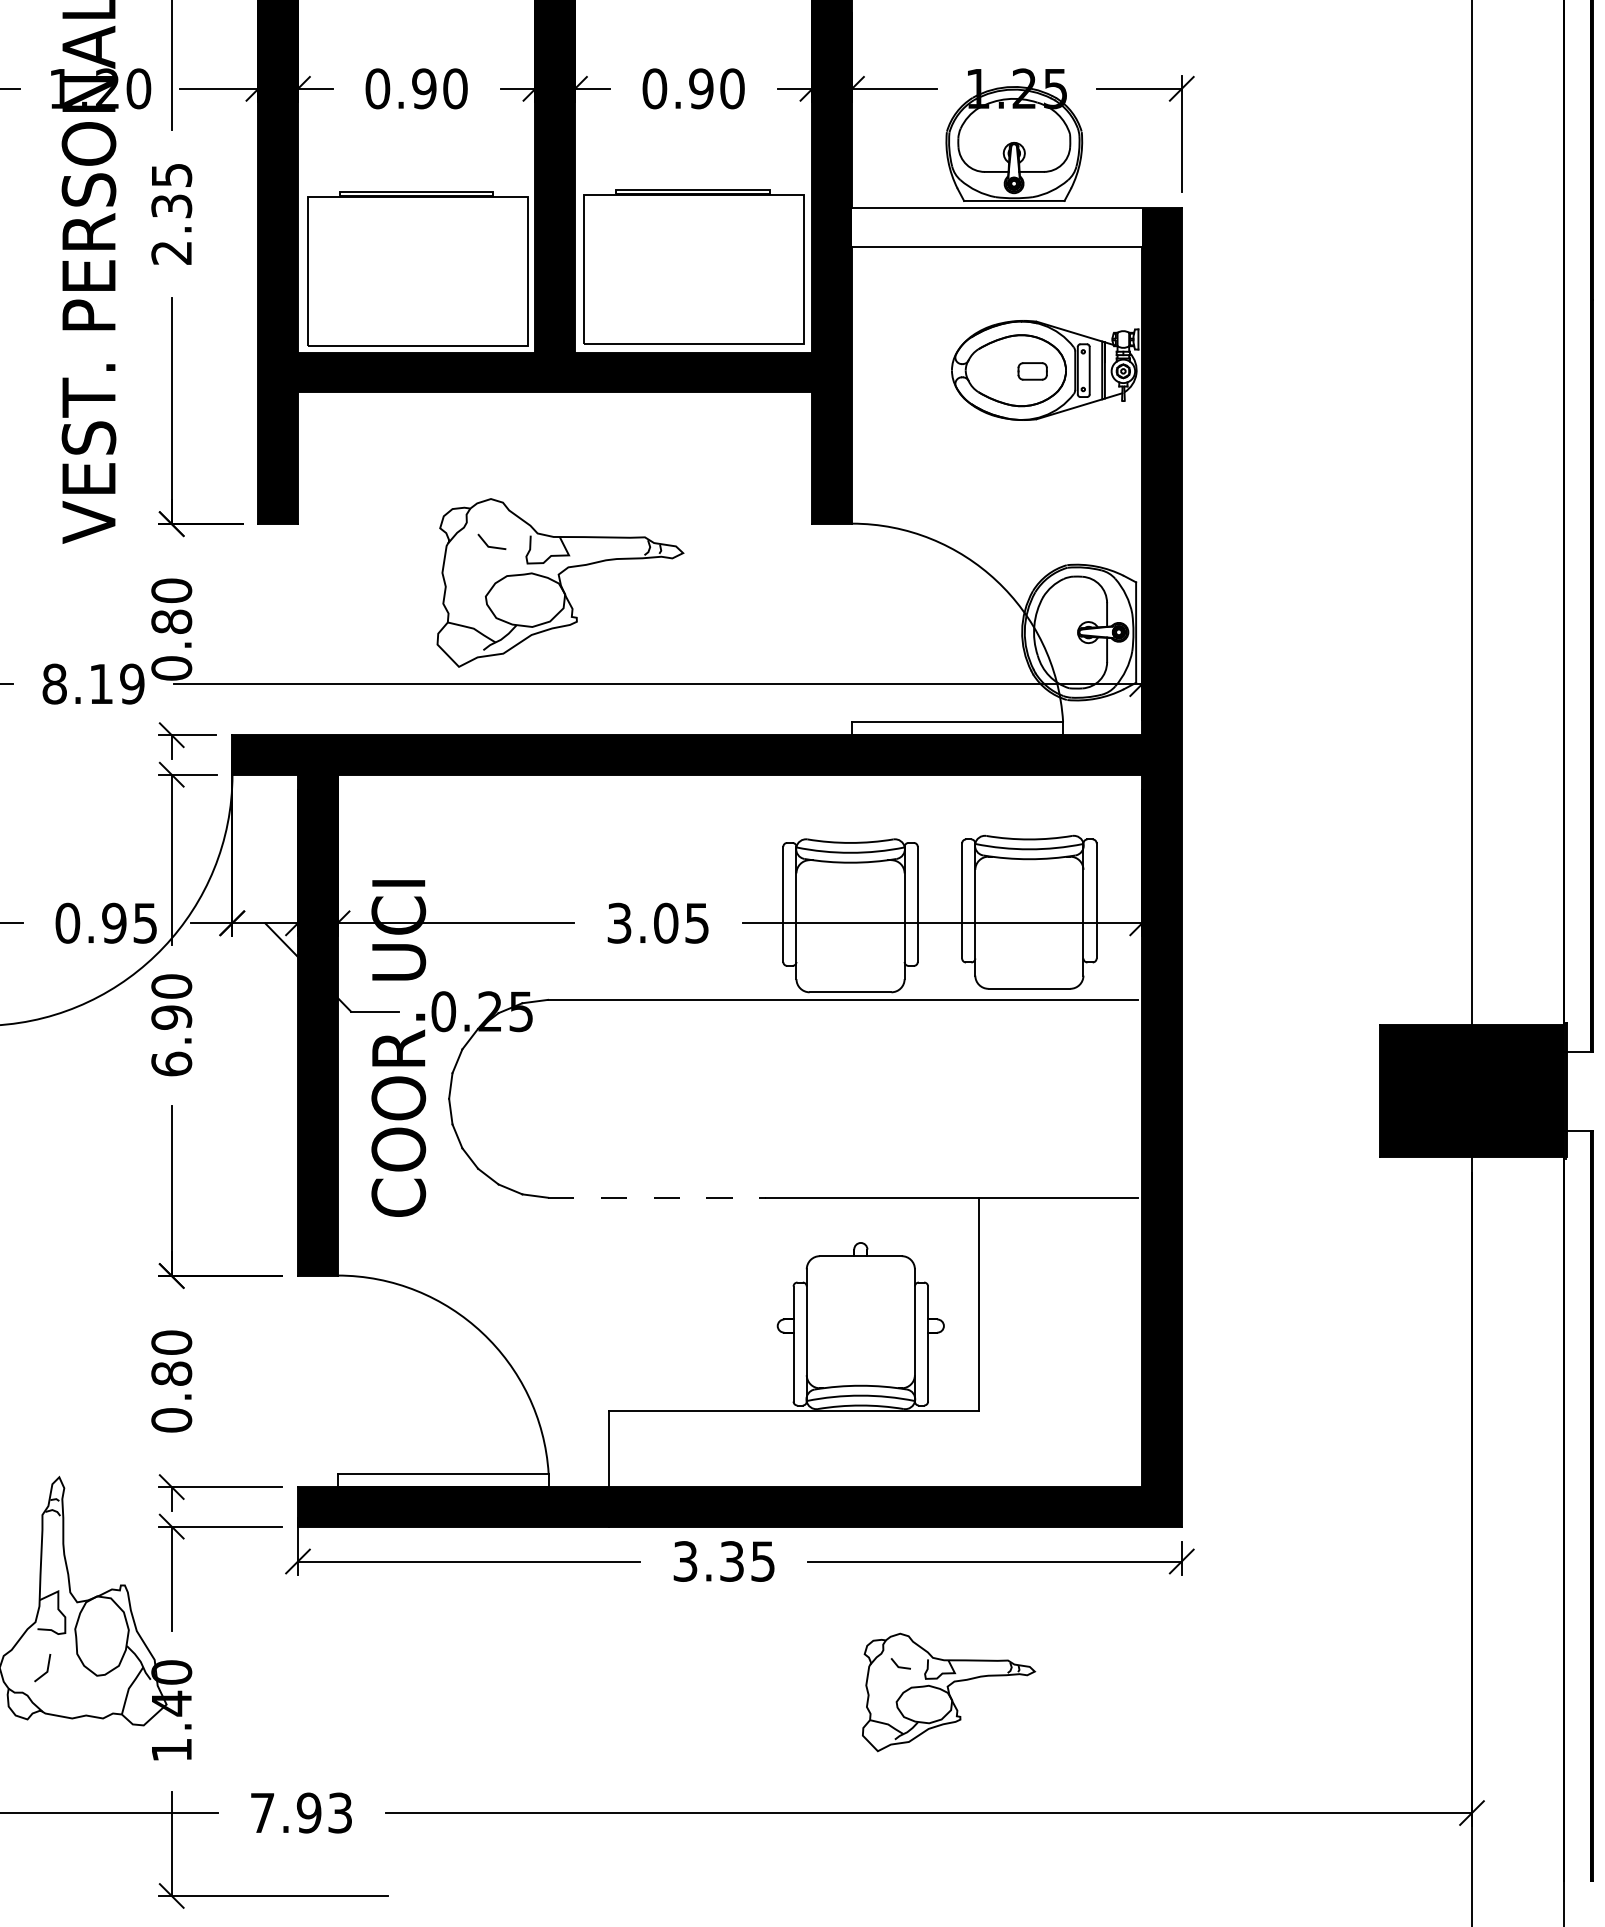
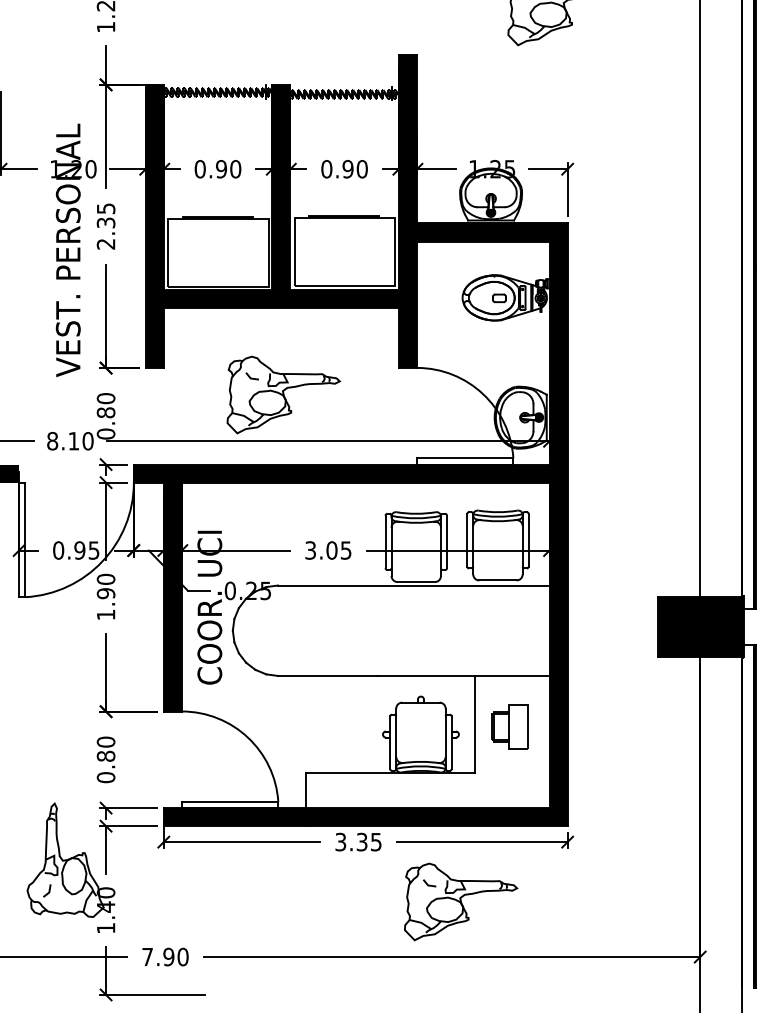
fill: (995, 227) -> (482, 232), added
text: (131, 684) -> (87, 441), 8.19 -> 8.10
text: (170, 1063) -> (105, 614), 6.90 -> 1.90
line: (656, 1196) -> (327, 675), dashed -> solid
part: (1054, 1308) -> (509, 726), added
part: (949, 1691) -> (461, 901), size x1.43
text: (338, 1811) -> (182, 956), 7.93 -> 7.90

